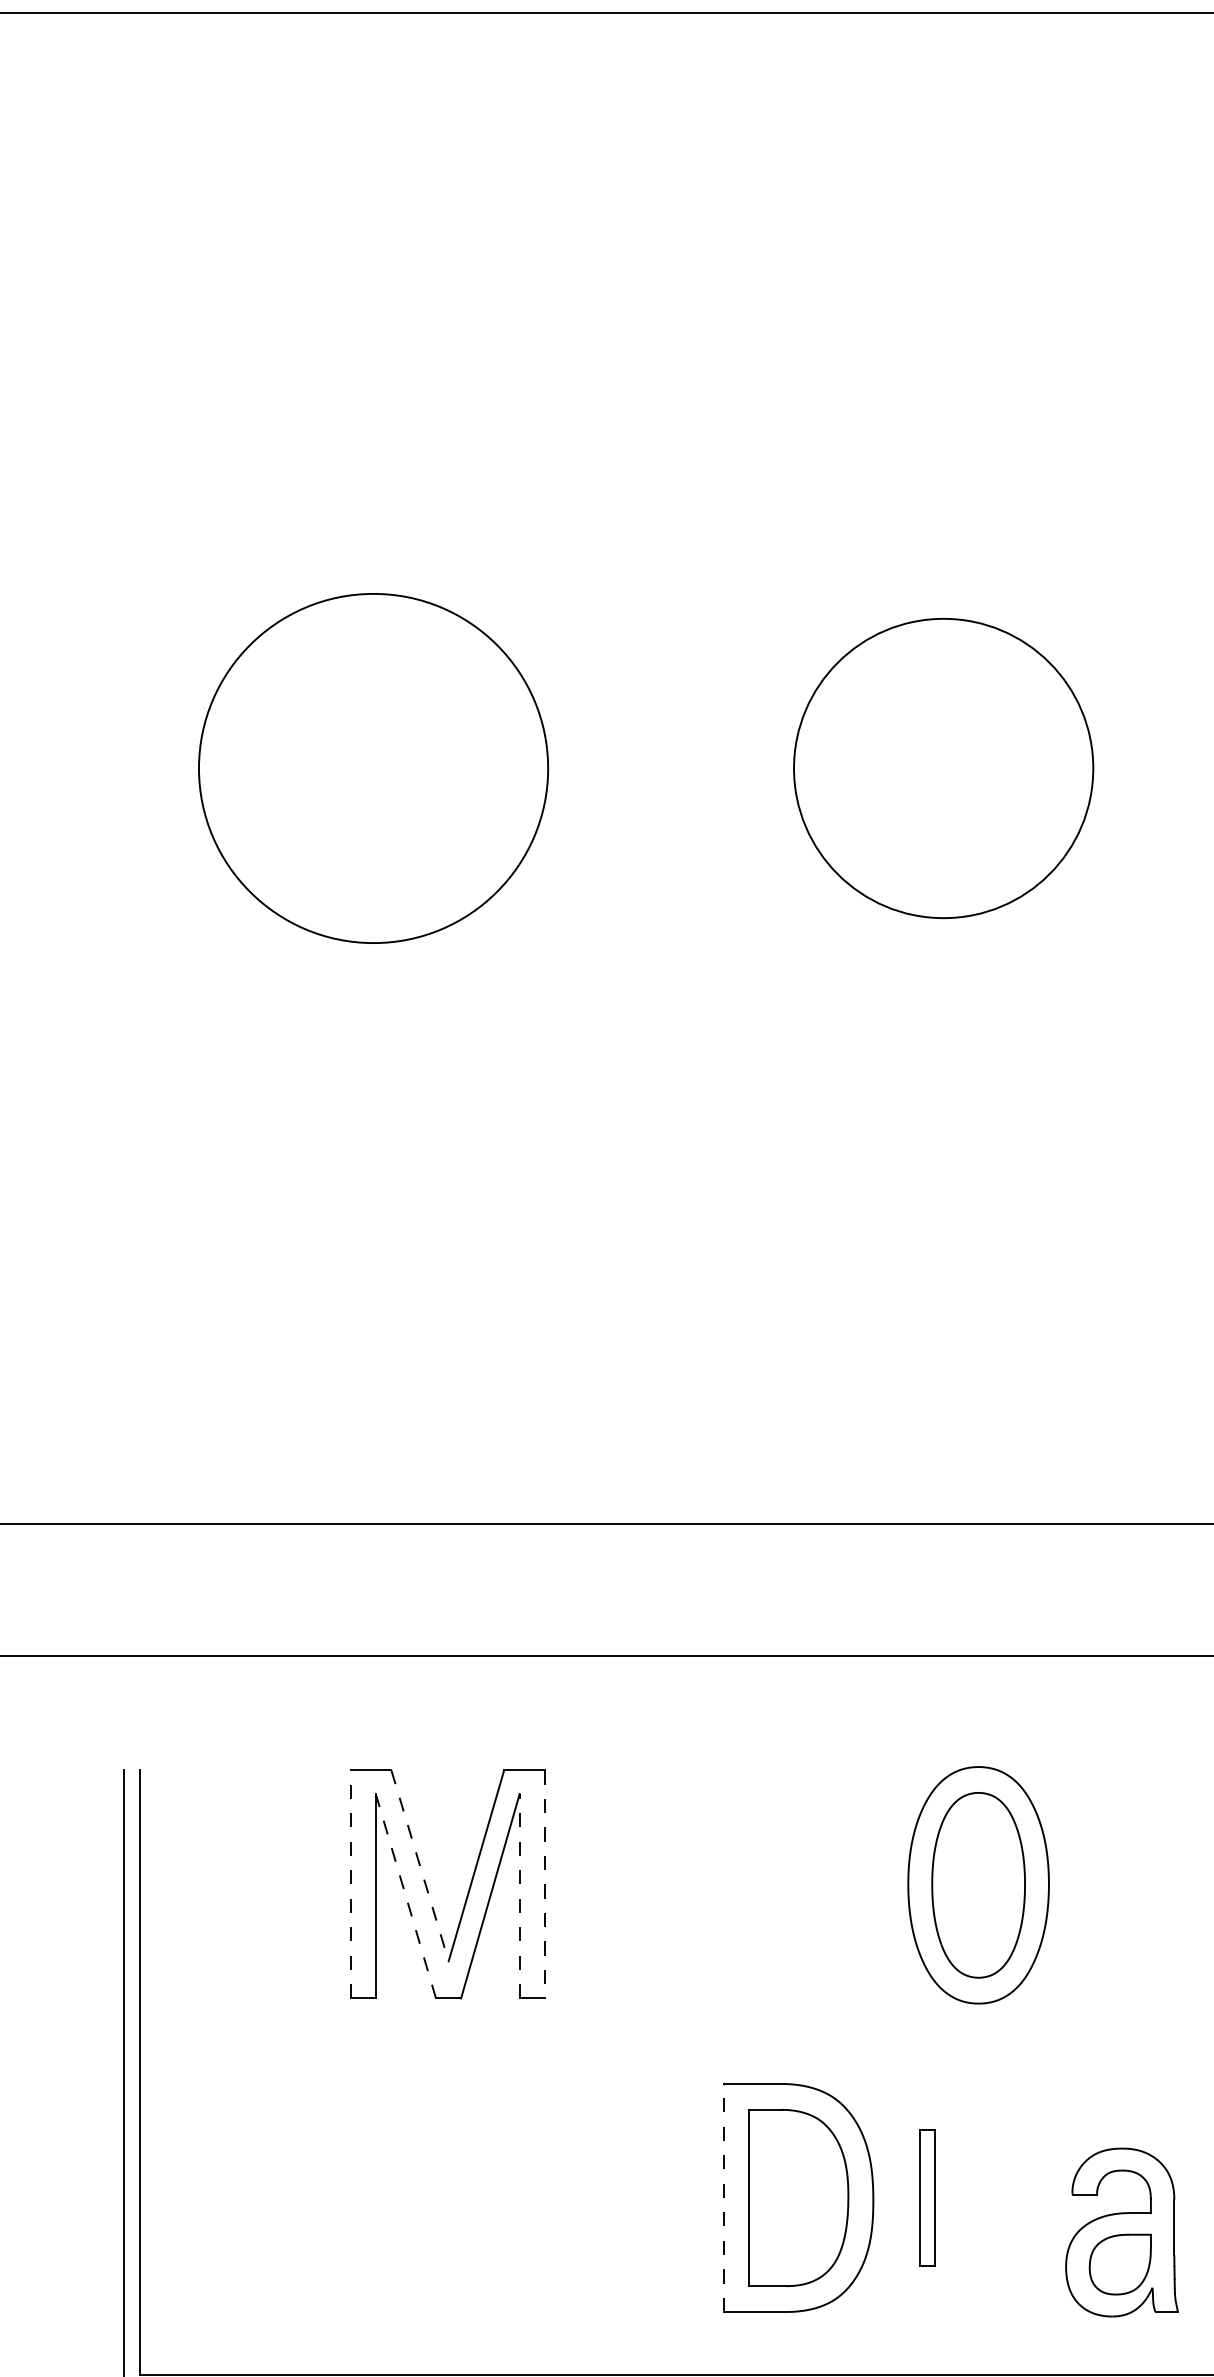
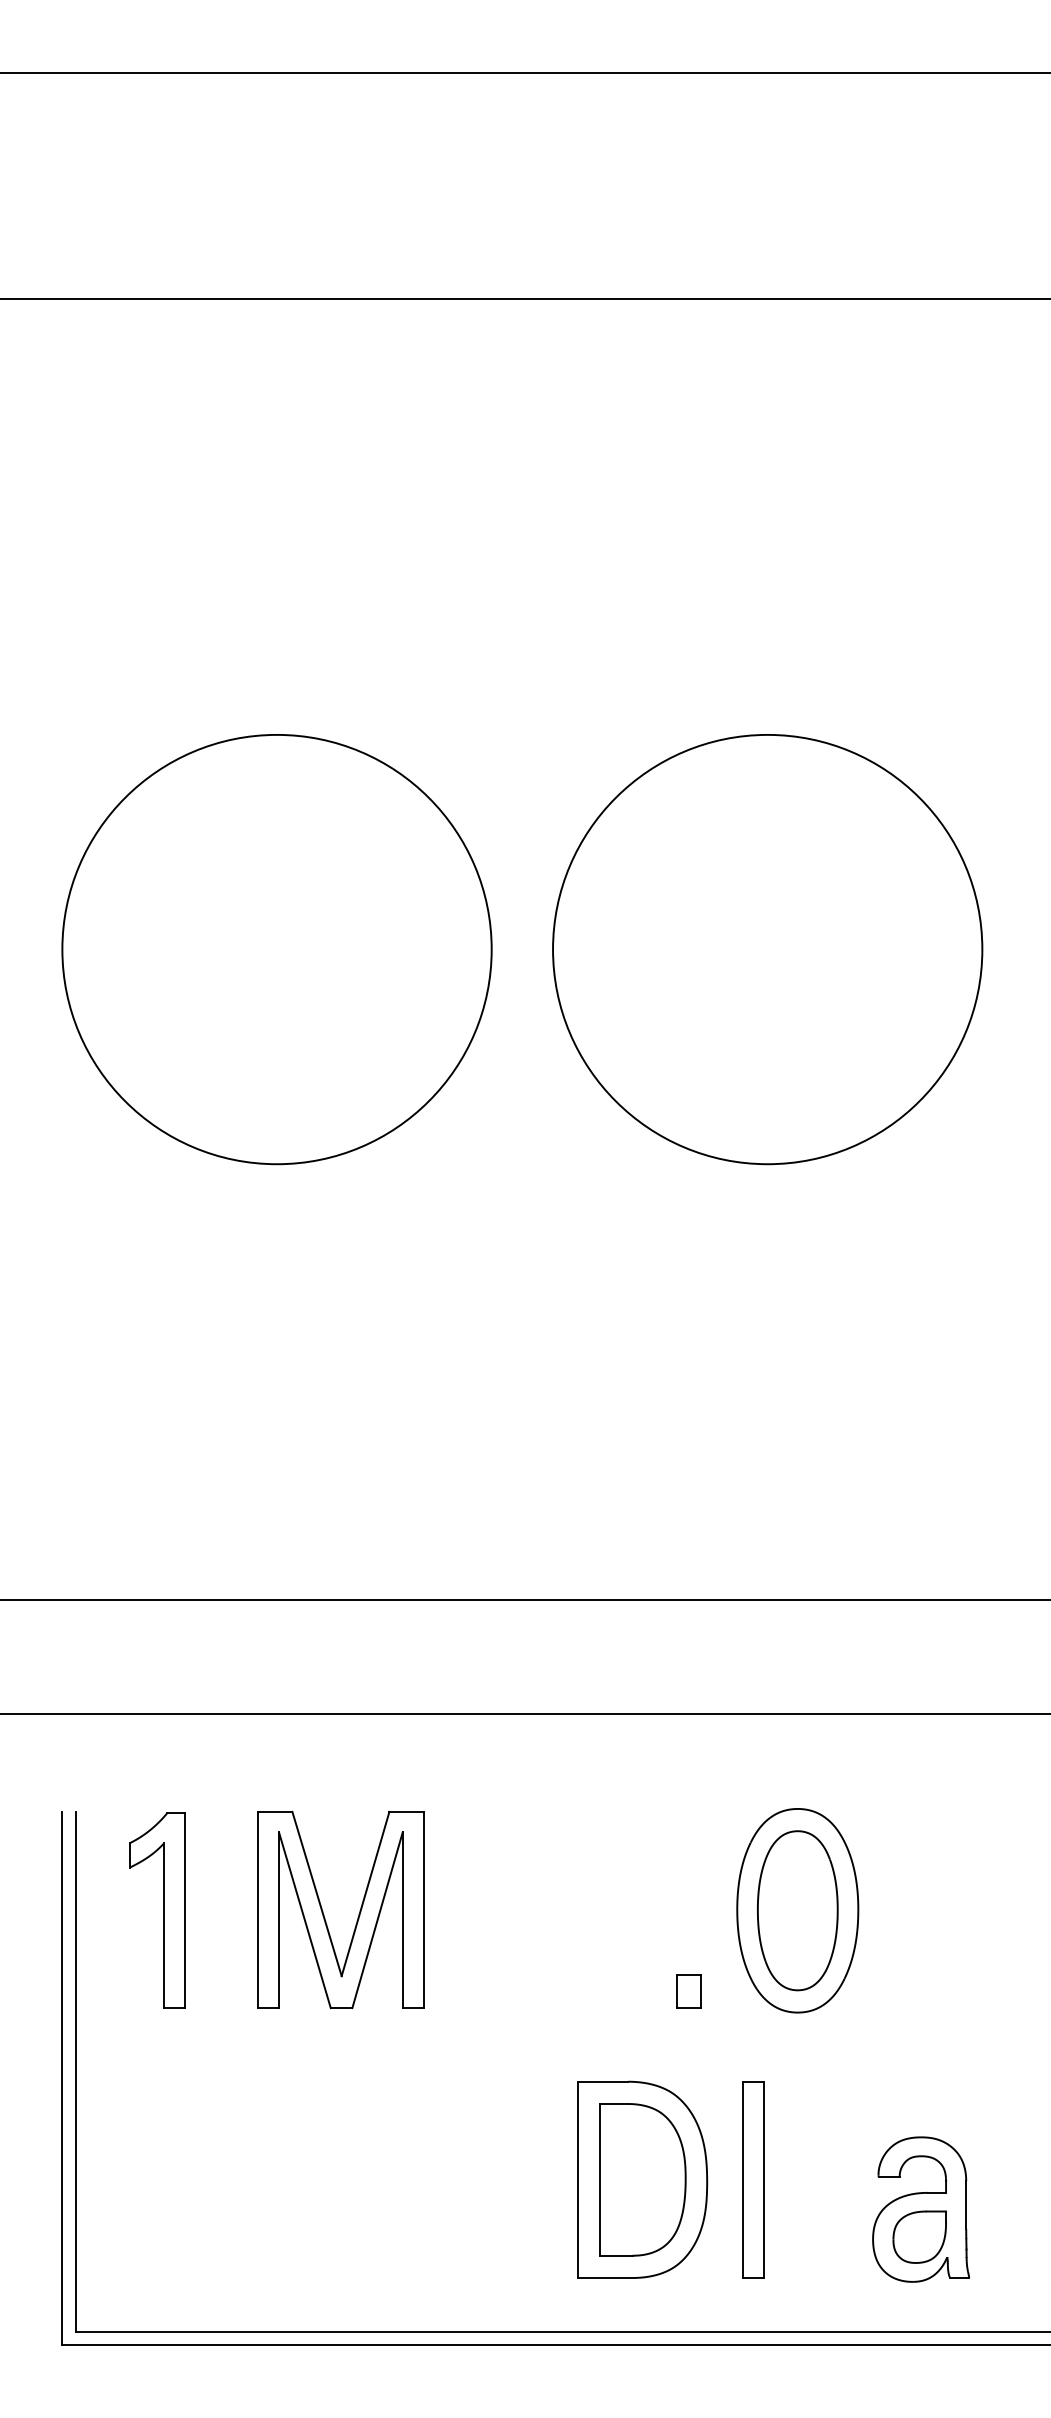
circle: (372, 768) -> (276, 949), size x1.43
circle: (943, 768) -> (767, 949), size x1.67
line: (420, 1866) -> (317, 1894), dashed -> solid
line: (350, 1883) -> (257, 1909), dashed -> solid
part: (234, 1885) -> (157, 1910), added
line: (544, 1885) -> (424, 1910), dashed -> solid
line: (405, 1896) -> (304, 1920), dashed -> solid
line: (519, 1896) -> (402, 1920), dashed -> solid
part: (851, 1979) -> (688, 1991), added
line: (723, 2197) -> (578, 2179), dashed -> solid
part: (927, 2197) -> (753, 2179), size x1.67

